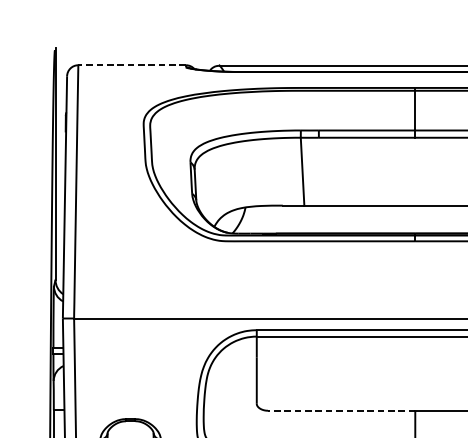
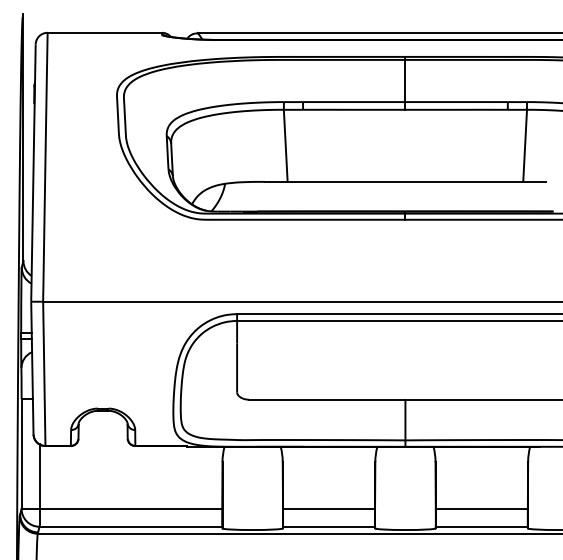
line: (131, 64) -> (104, 32), dashed -> solid
line: (340, 410) -> (326, 399), dashed -> solid

